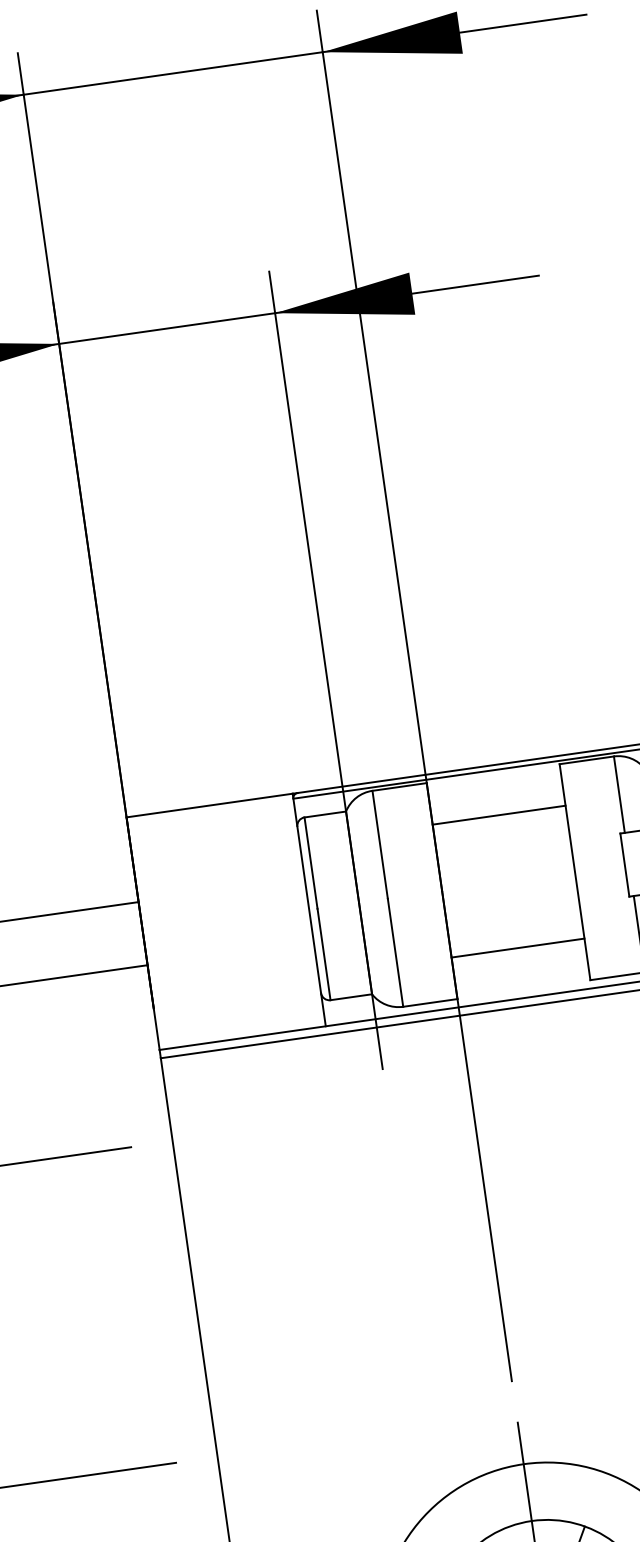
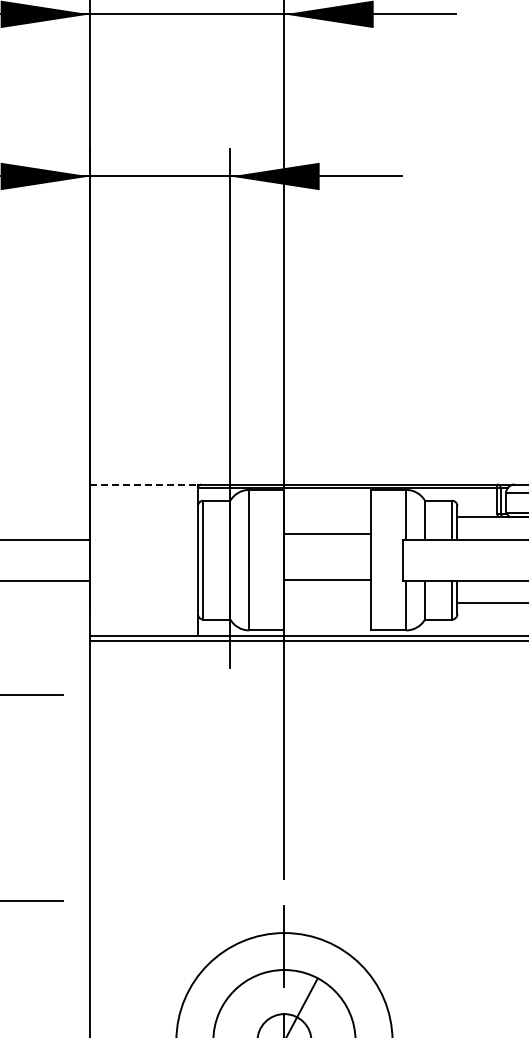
line: (210, 805) -> (144, 484), solid -> dashed
line: (498, 814) -> (327, 533), moved
line: (517, 948) -> (327, 580), moved

